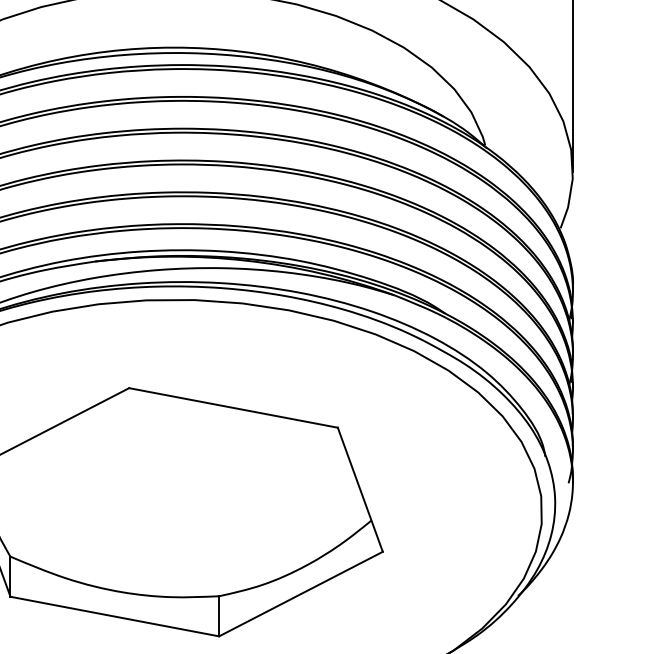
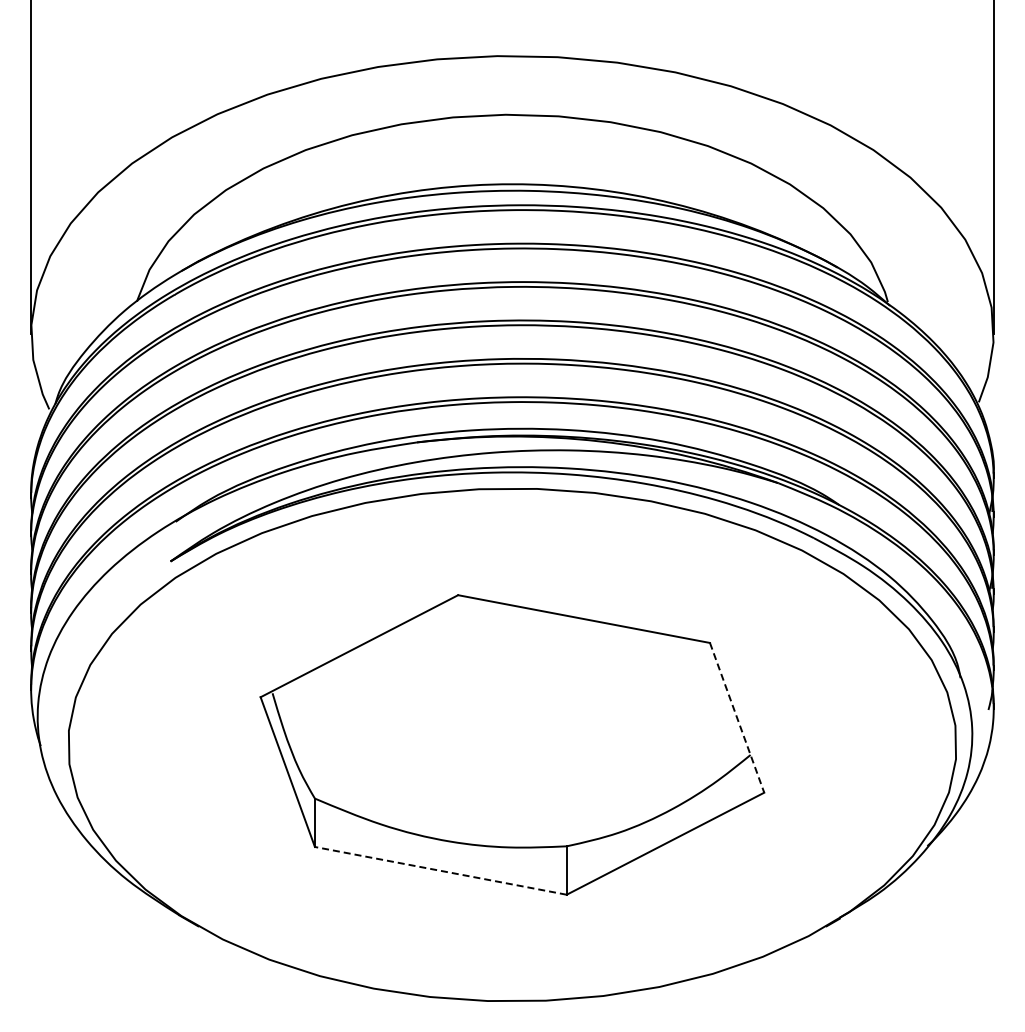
line: (360, 489) -> (737, 717), solid -> dashed
line: (114, 616) -> (440, 870), solid -> dashed

